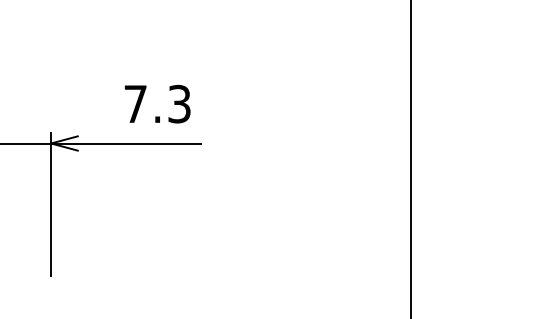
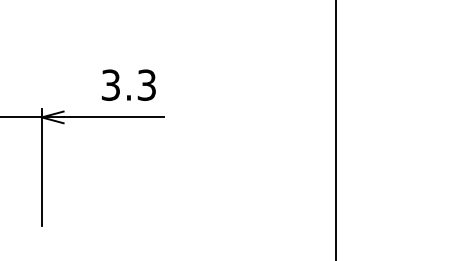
text: (135, 103) -> (110, 84), 7.3 -> 3.3

